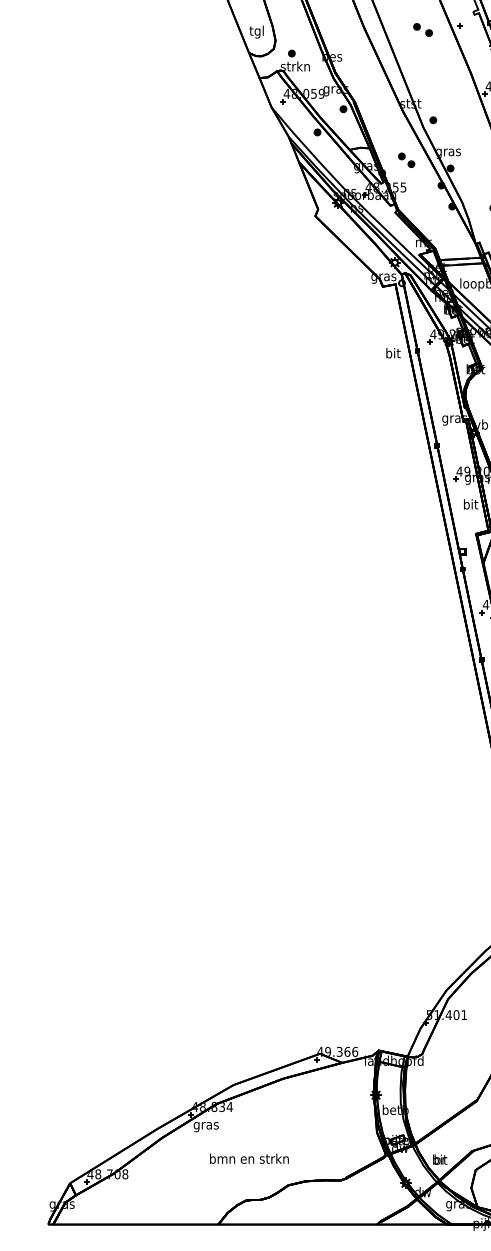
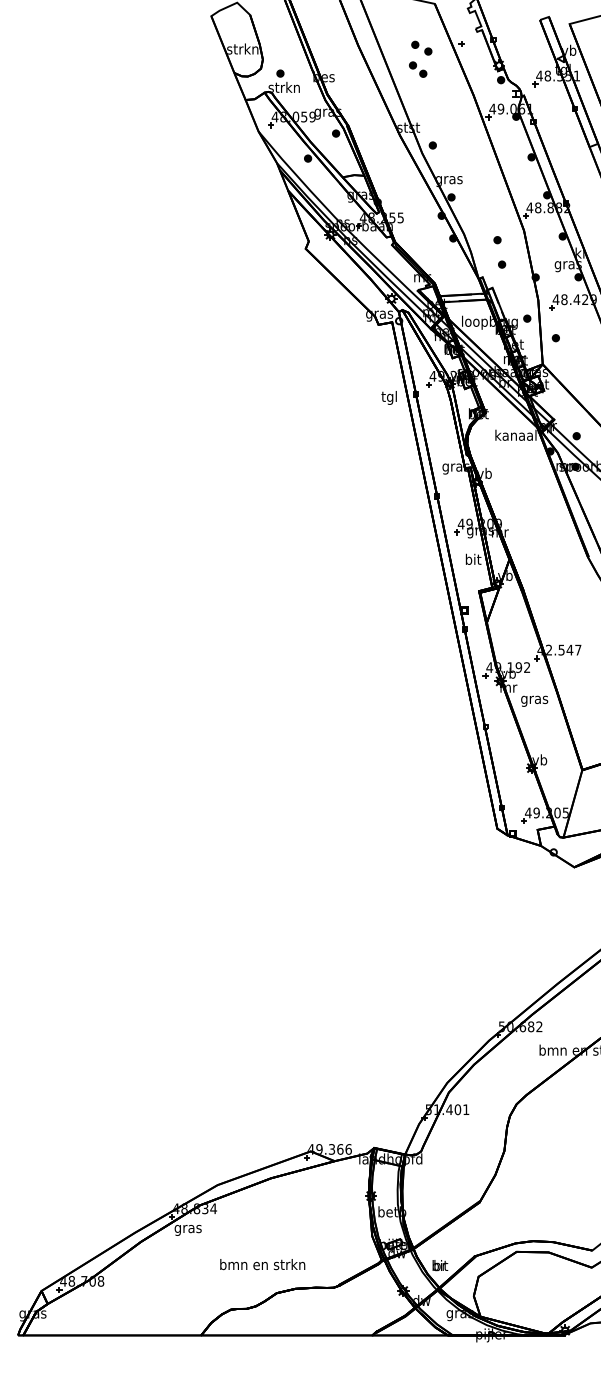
text: (256, 32) -> (242, 50), tgl -> strkn
part: (406, 160) -> (418, 69), moved
text: (393, 354) -> (389, 397), bit -> tgl
text: (249, 1158) -> (262, 1264), moved

